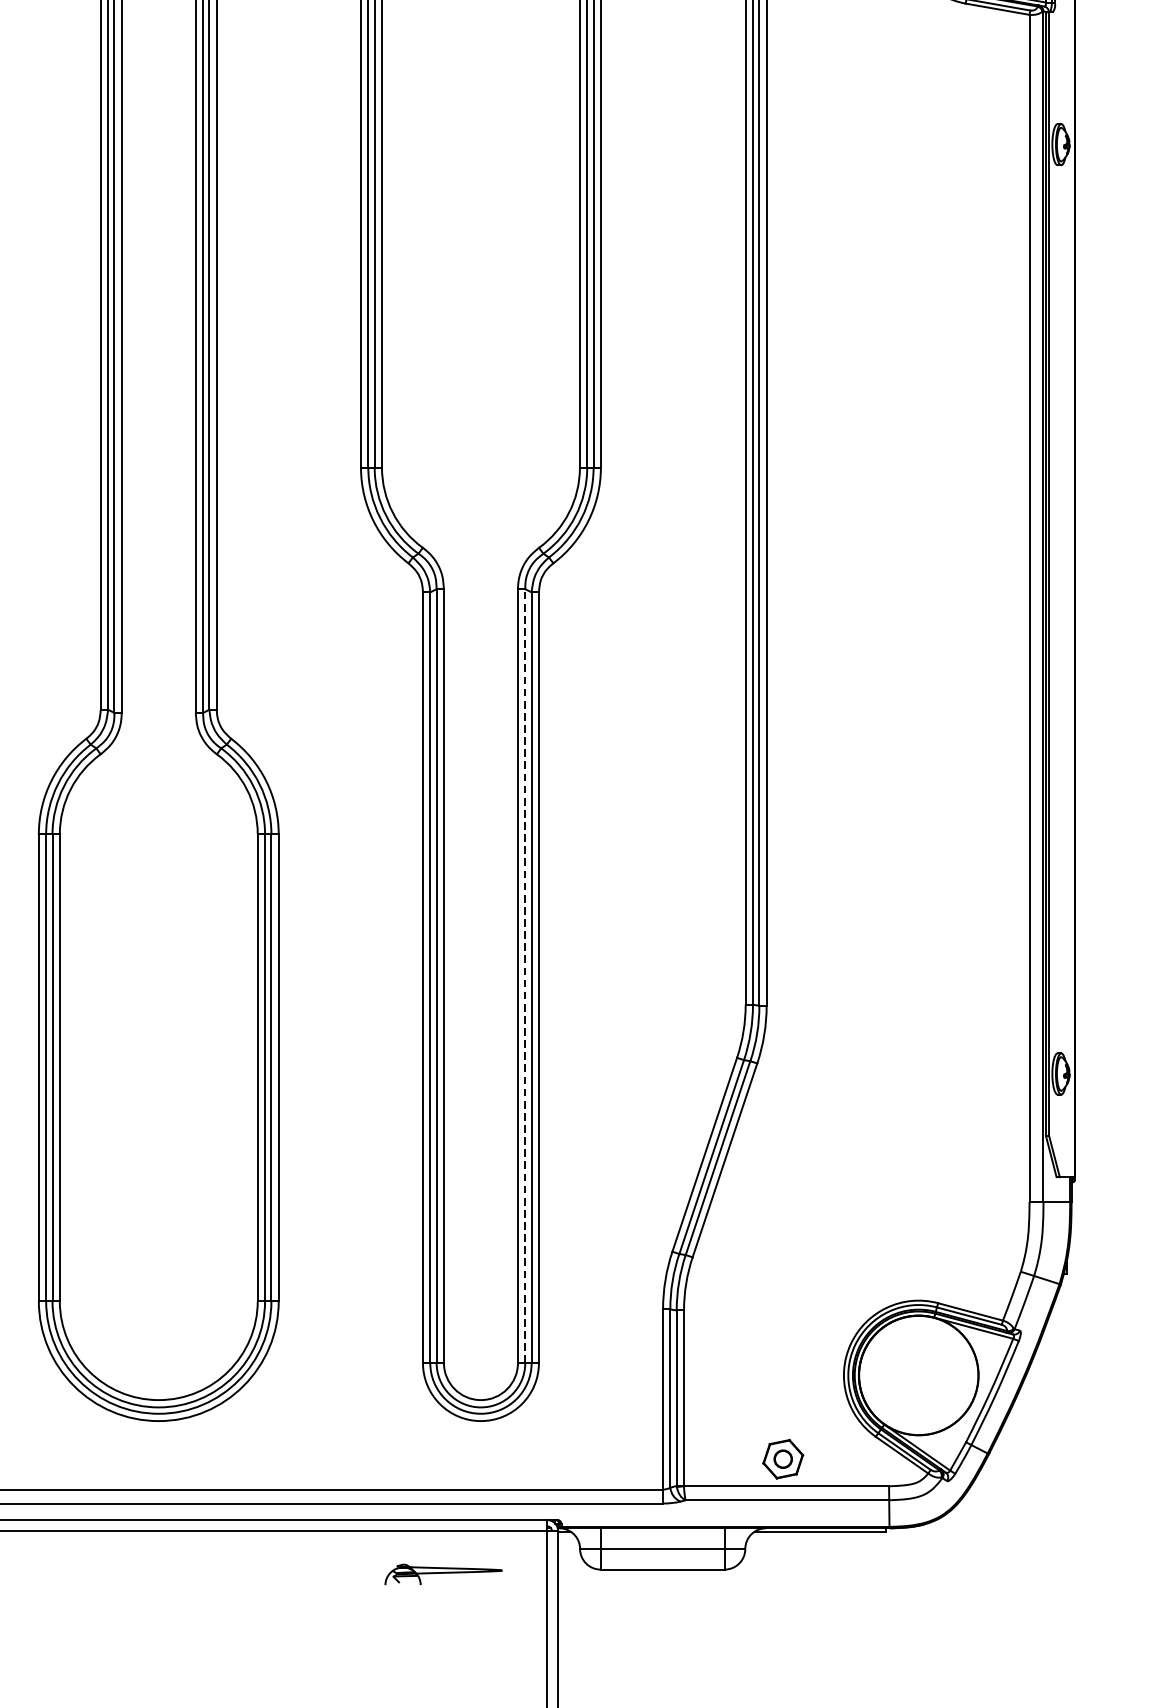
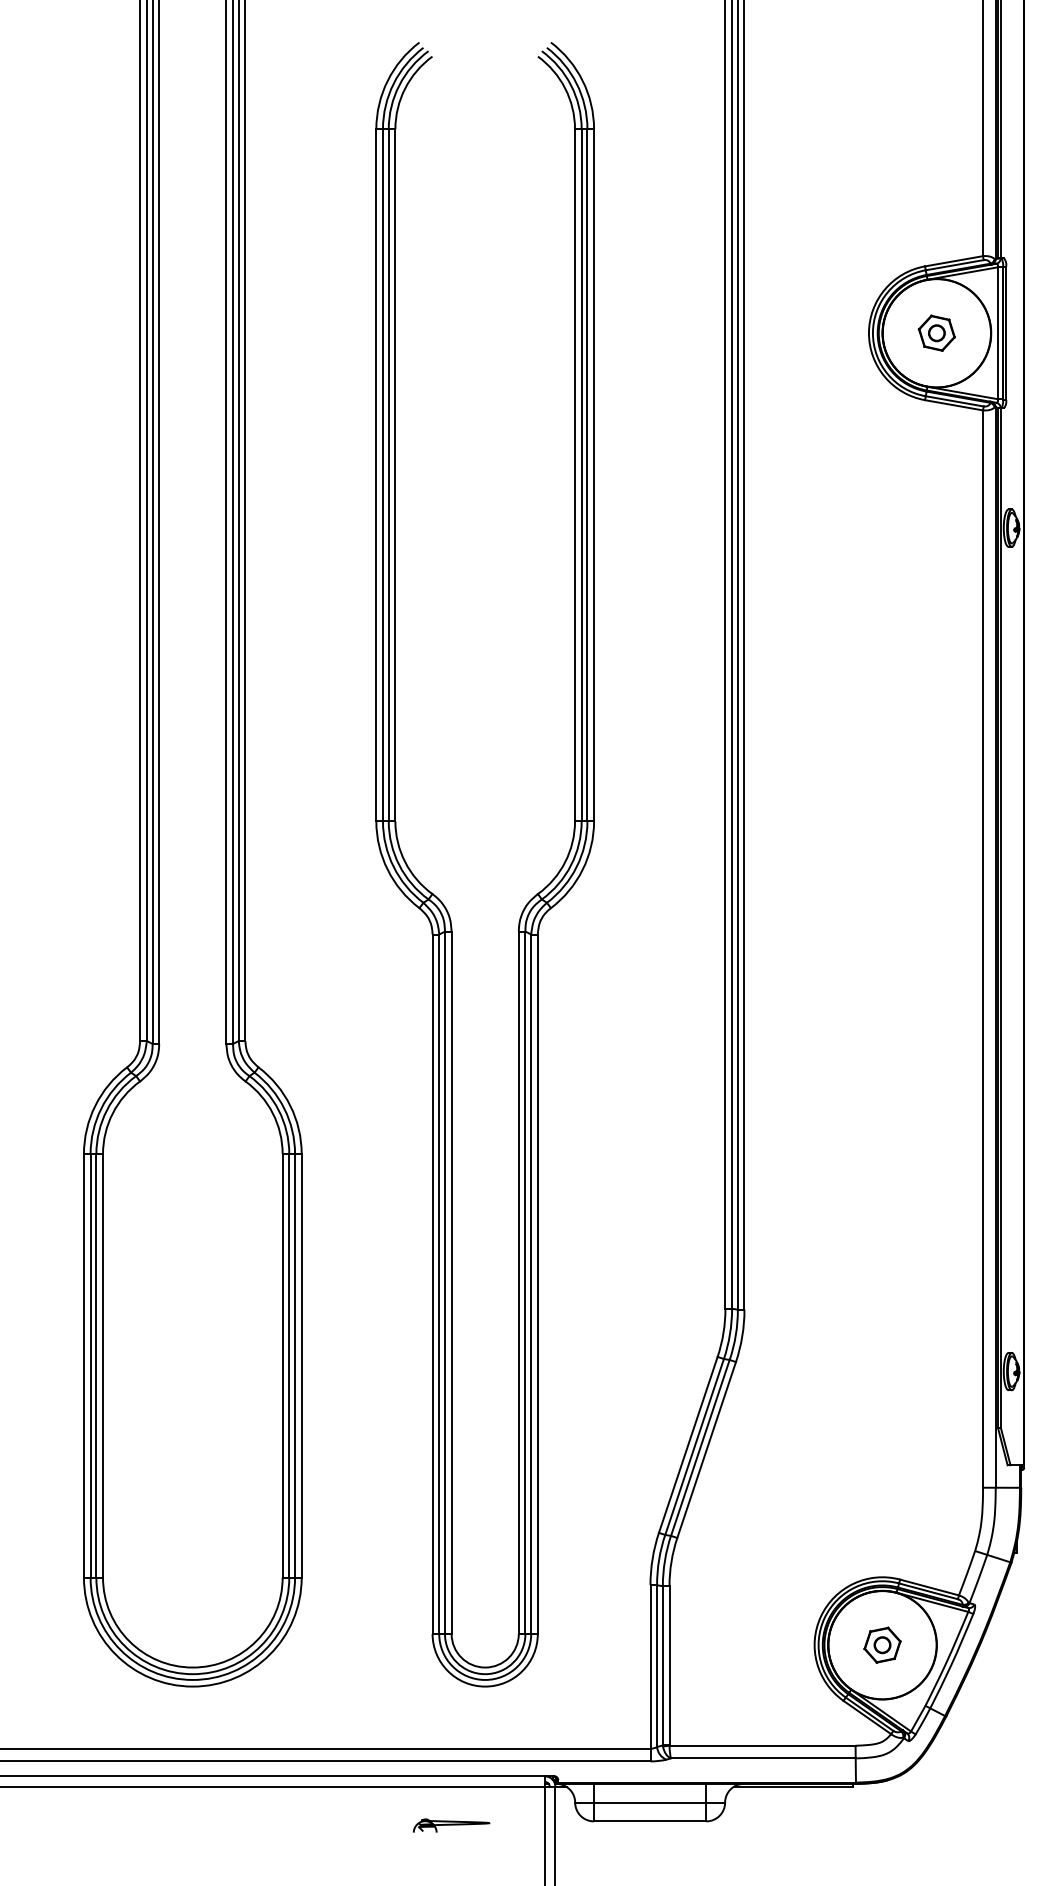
line: (525, 975) -> (525, 1282), dashed -> solid
part: (783, 1458) -> (882, 1644), moved
part: (443, 1574) -> (451, 1825), size x0.71

